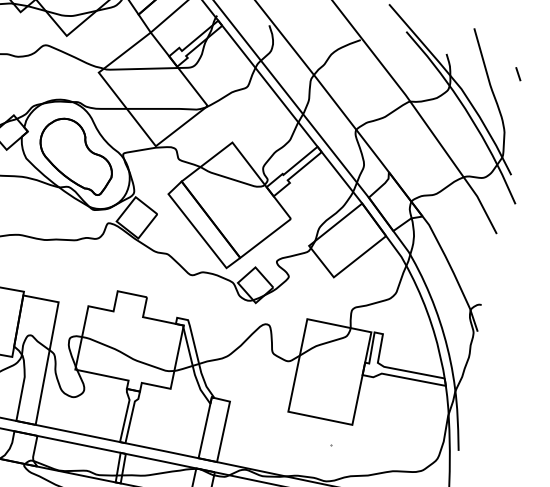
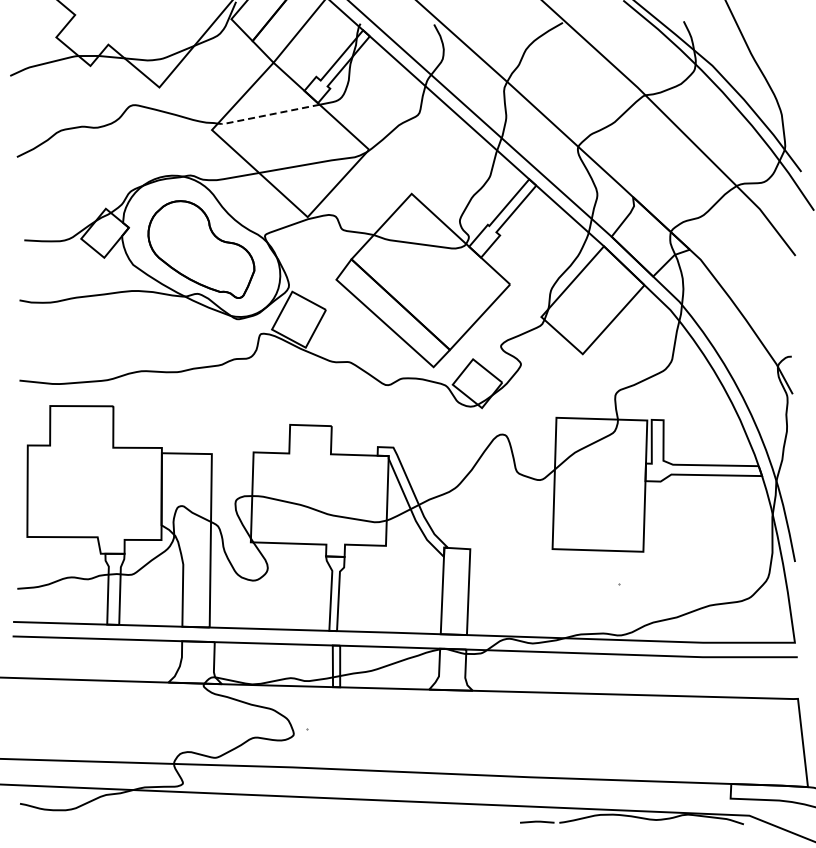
line: (139, 69) -> (267, 115), solid -> dashed
line: (518, 73) -> (786, 31), removed

